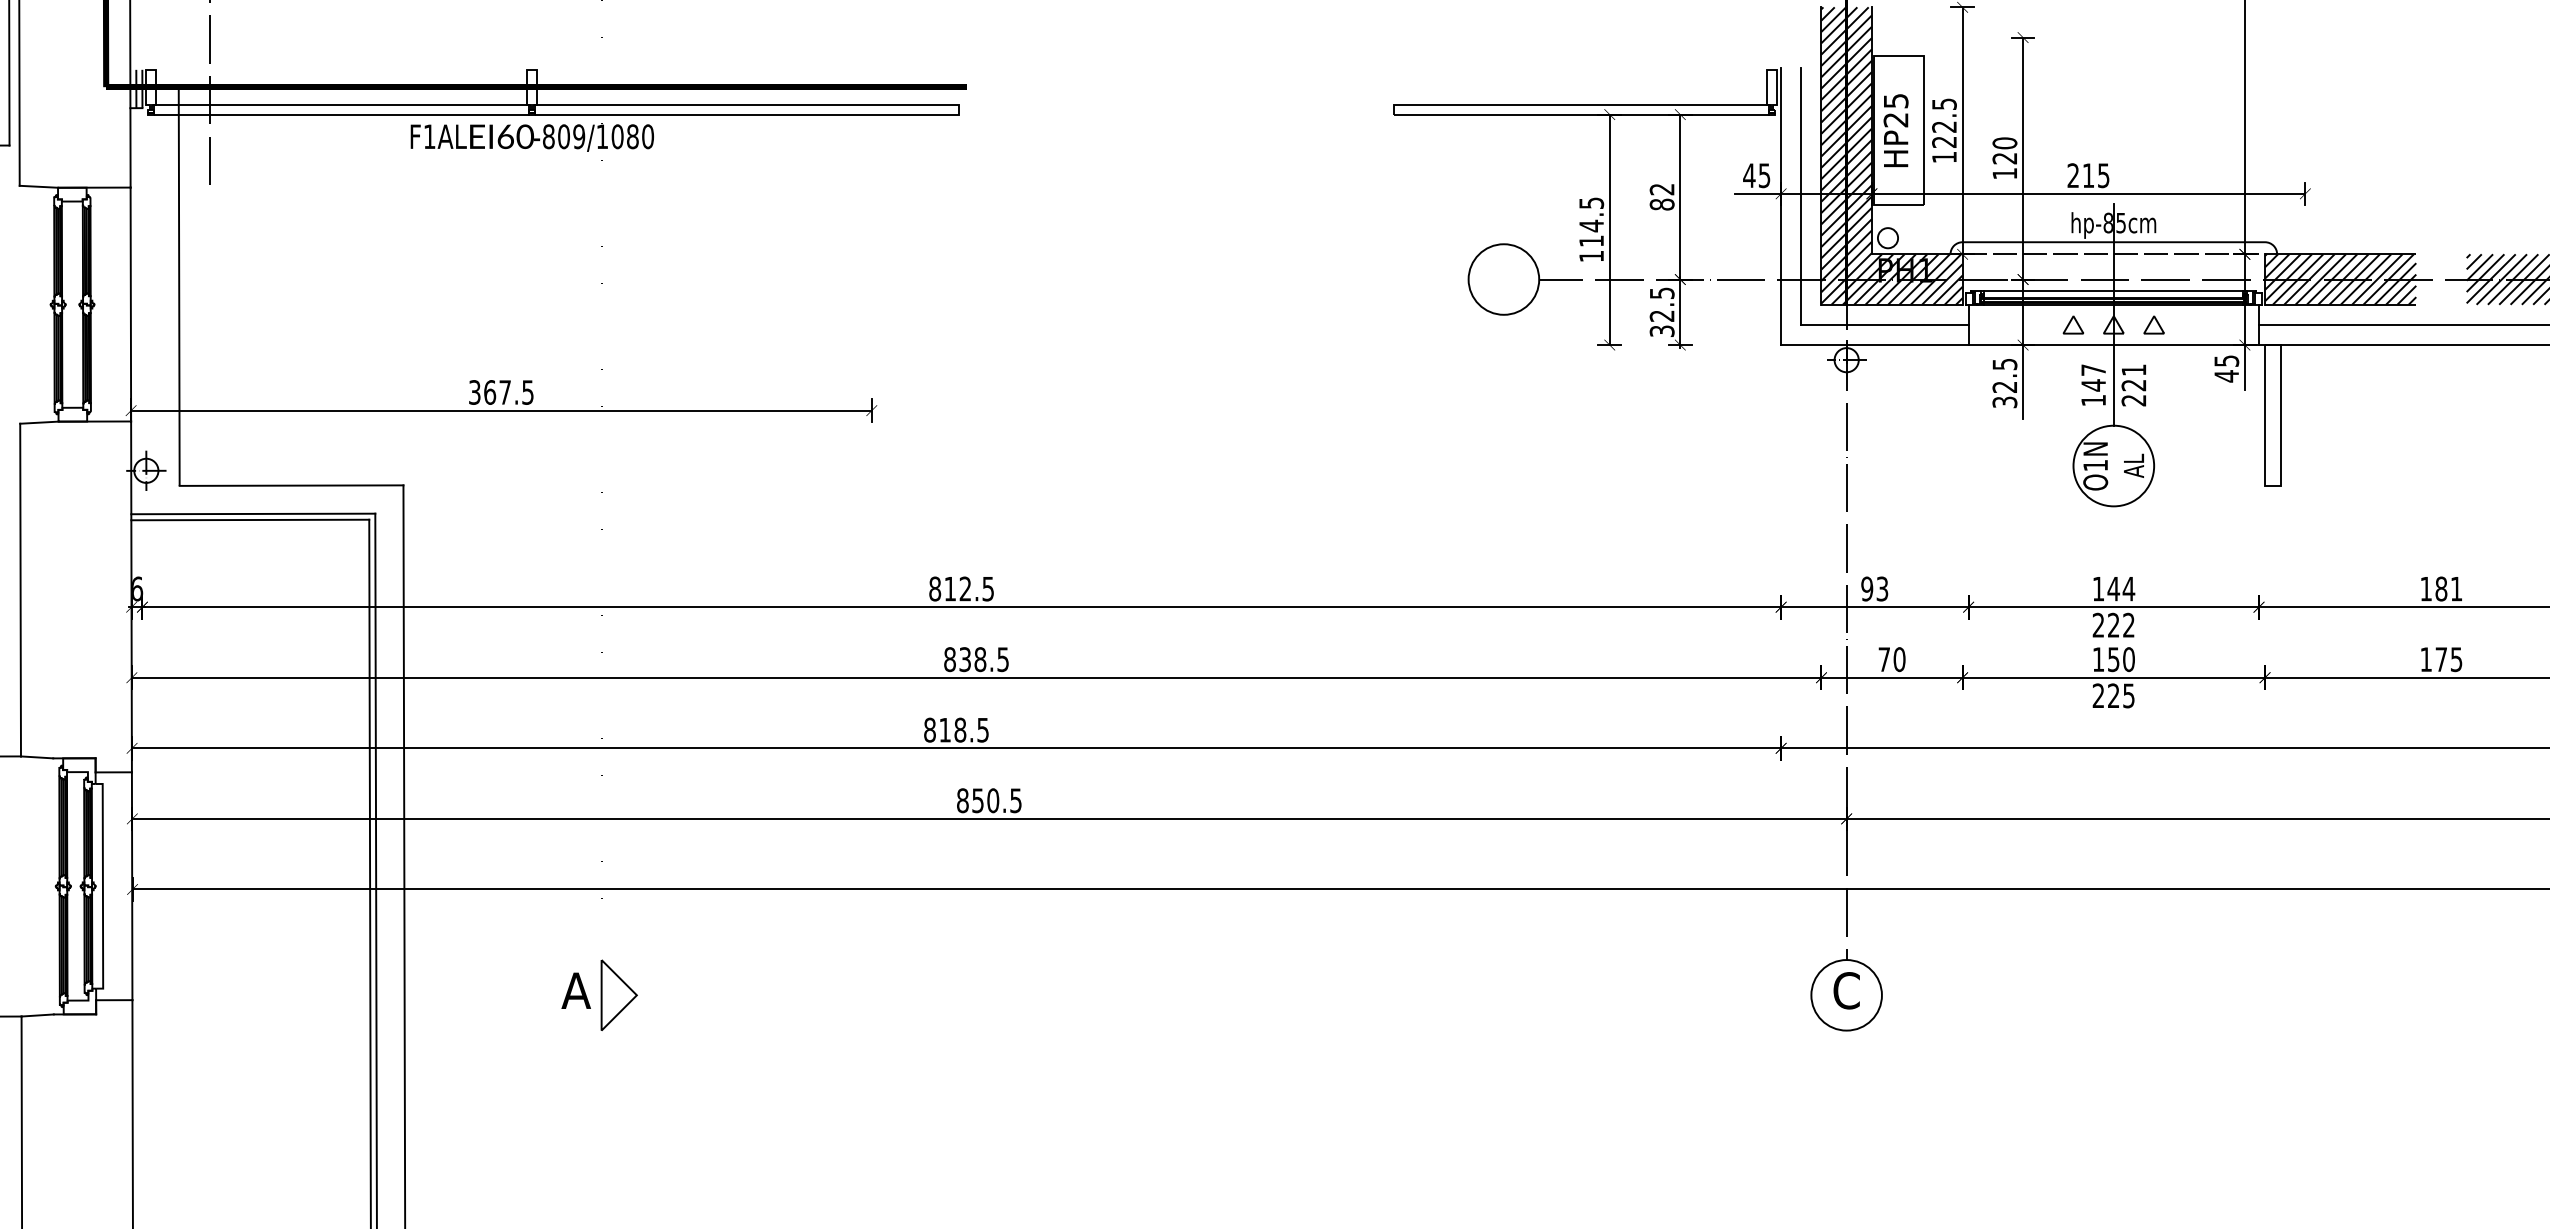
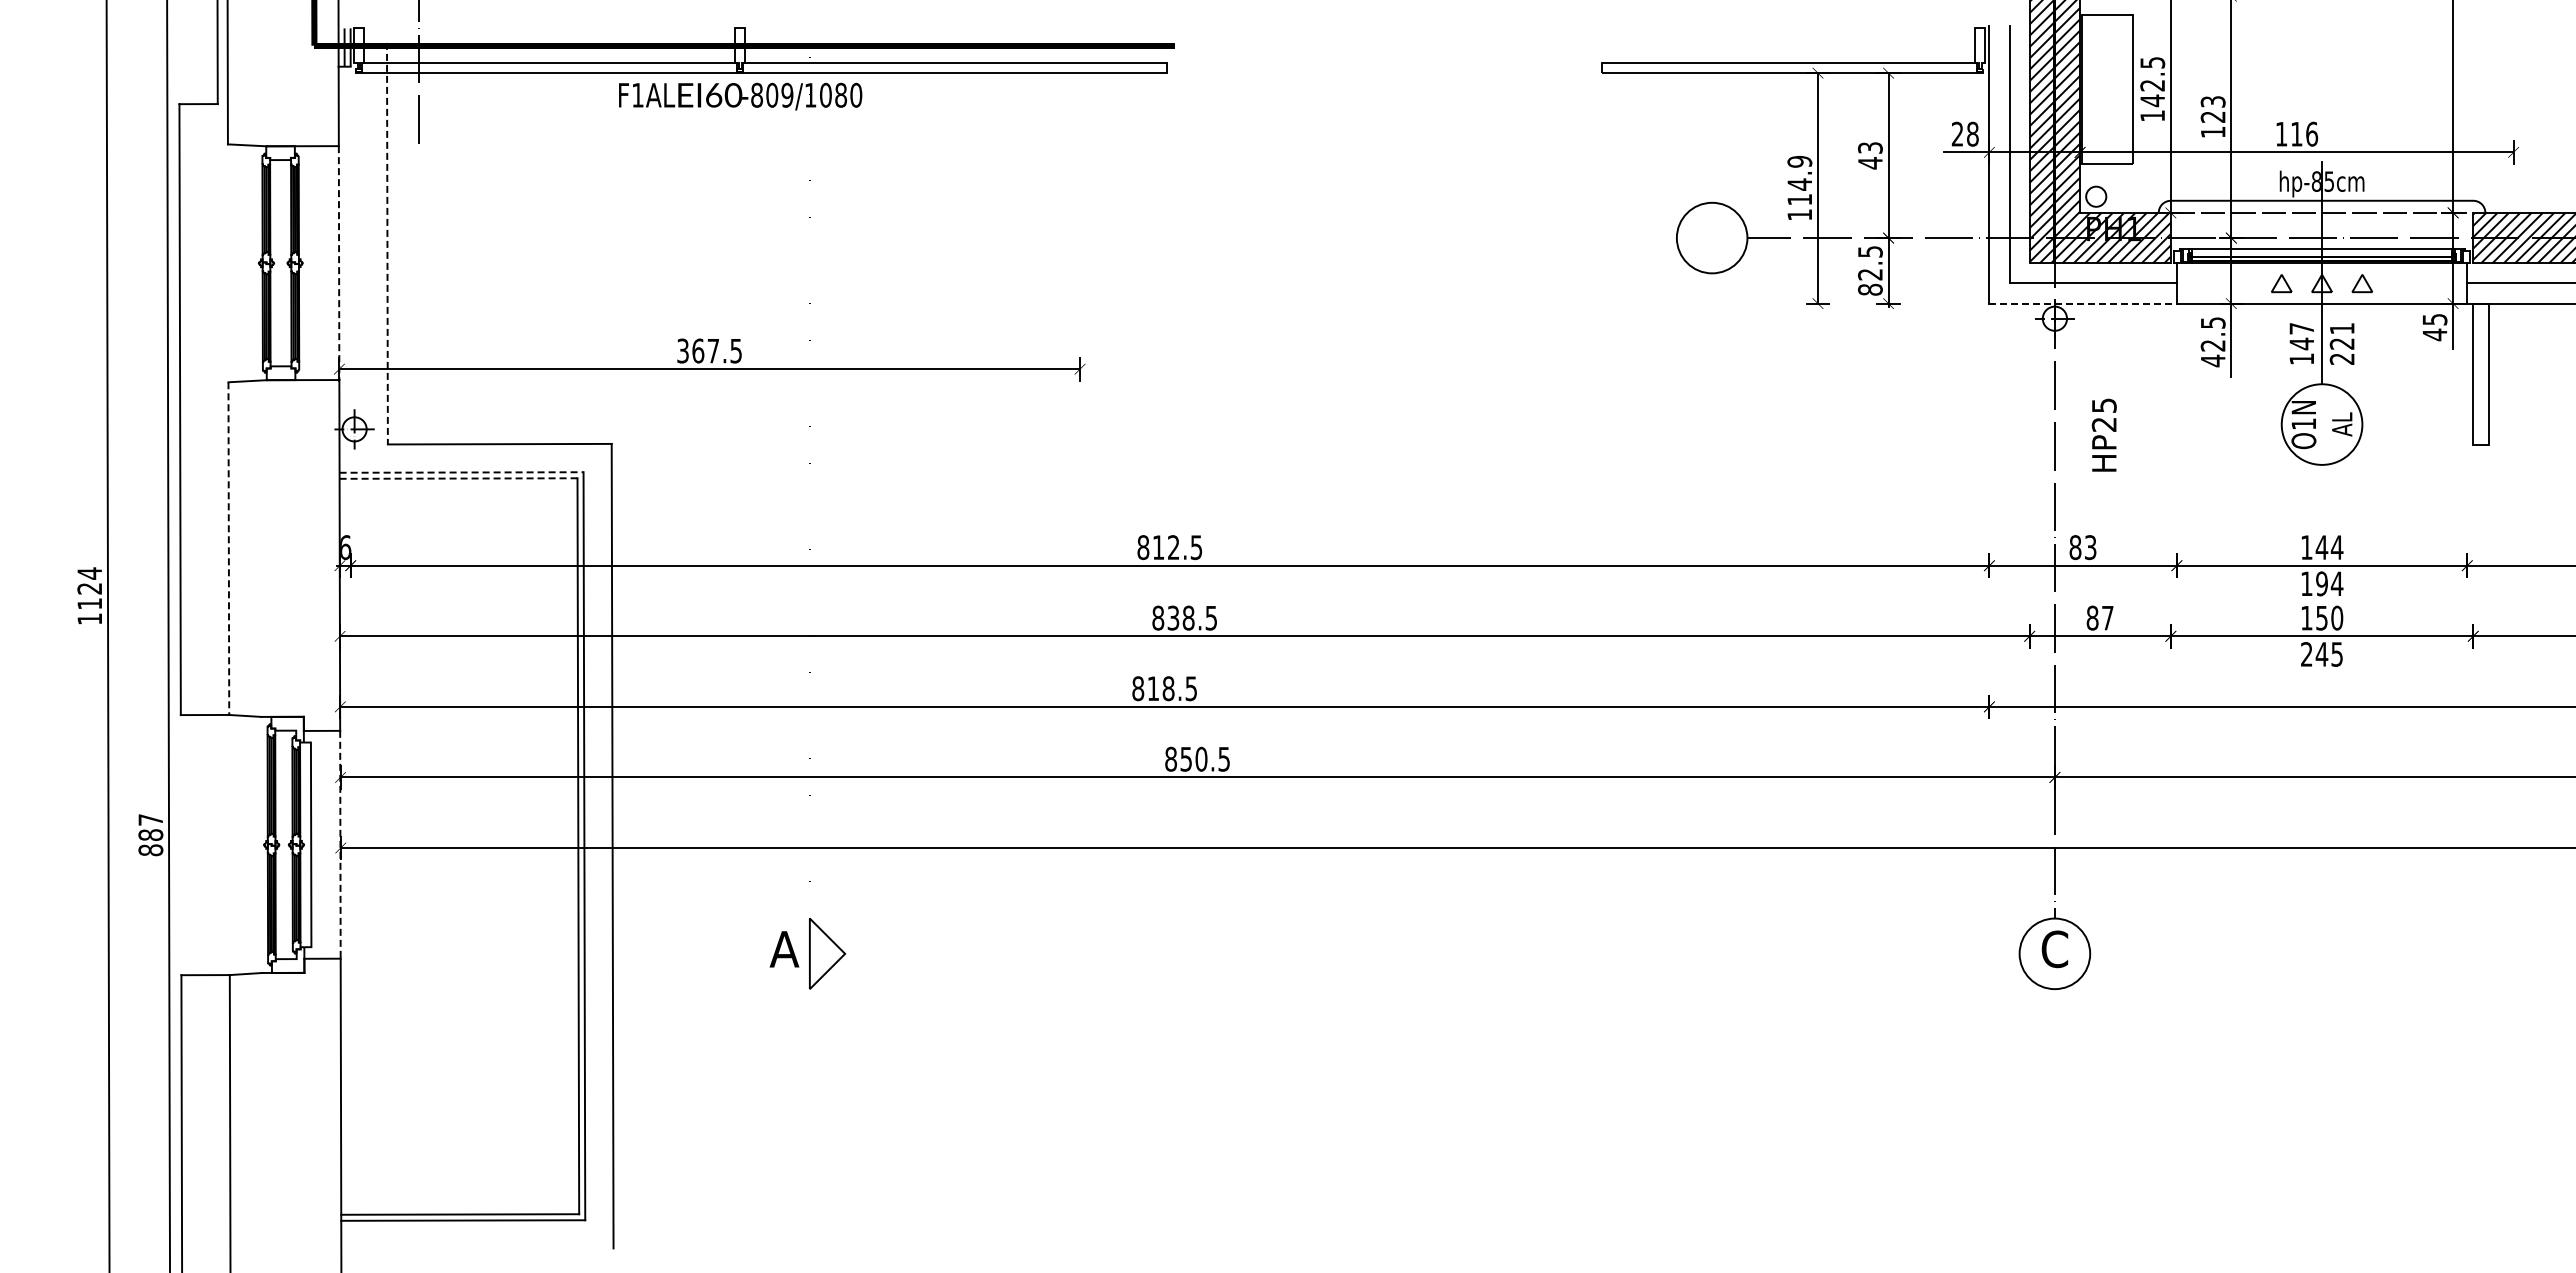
text: (1895, 129) -> (2103, 434), moved
text: (1944, 141) -> (2152, 100), 122.5 -> 142.5
text: (2004, 142) -> (2212, 101), 120 -> 123
text: (1756, 174) -> (1964, 133), 45 -> 28
text: (2088, 174) -> (2296, 133), 215 -> 116
text: (1662, 196) -> (1870, 155), 82 -> 43
text: (1591, 202) -> (1799, 161), 114.5 -> 114.9
line: (179, 284) -> (387, 243), solid -> dashed
line: (131, 304) -> (339, 263), solid -> dashed
text: (1662, 330) -> (1870, 289), 32.5 -> 82.5
line: (1875, 344) -> (2083, 303), solid -> dashed
text: (2004, 401) -> (2212, 360), 32.5 -> 42.5
line: (253, 513) -> (461, 472), solid -> dashed
line: (250, 519) -> (458, 478), solid -> dashed
text: (1867, 588) -> (2075, 547), 93 -> 83
line: (20, 590) -> (228, 549), solid -> dashed
text: (2114, 624) -> (2322, 583), 222 -> 194
text: (1891, 658) -> (2099, 617), 70 -> 87
text: (2113, 695) -> (2321, 654), 225 -> 245
line: (132, 885) -> (340, 844), solid -> dashed

